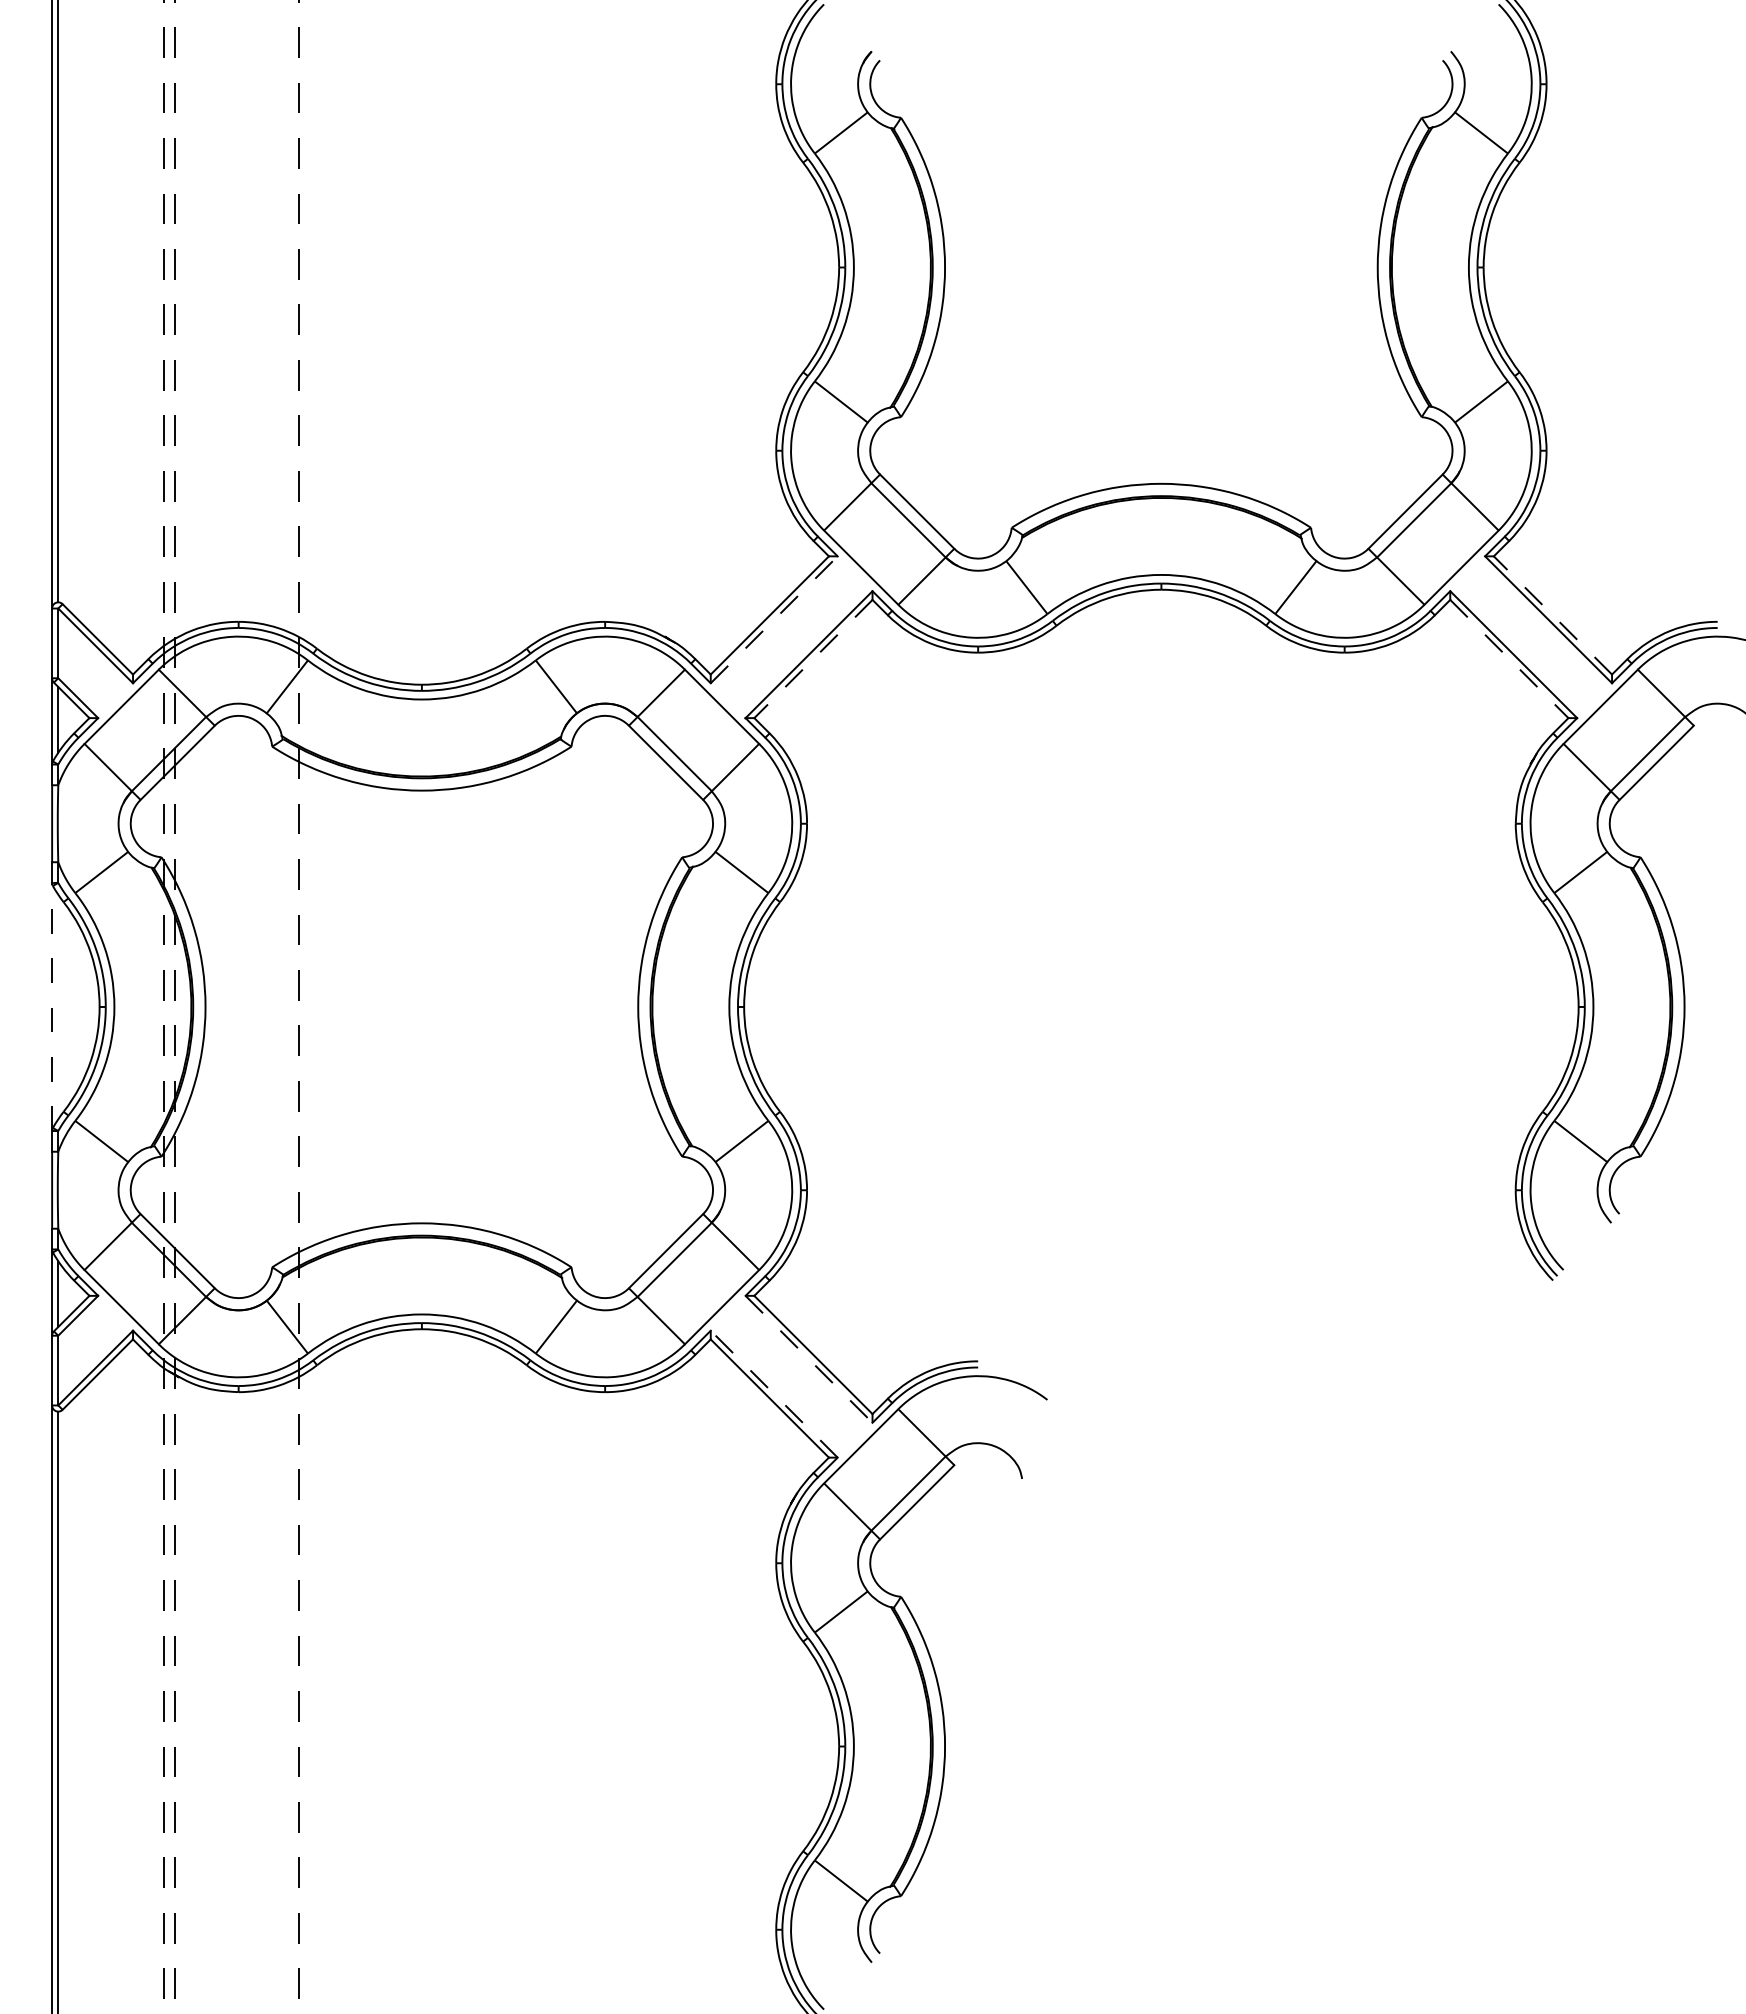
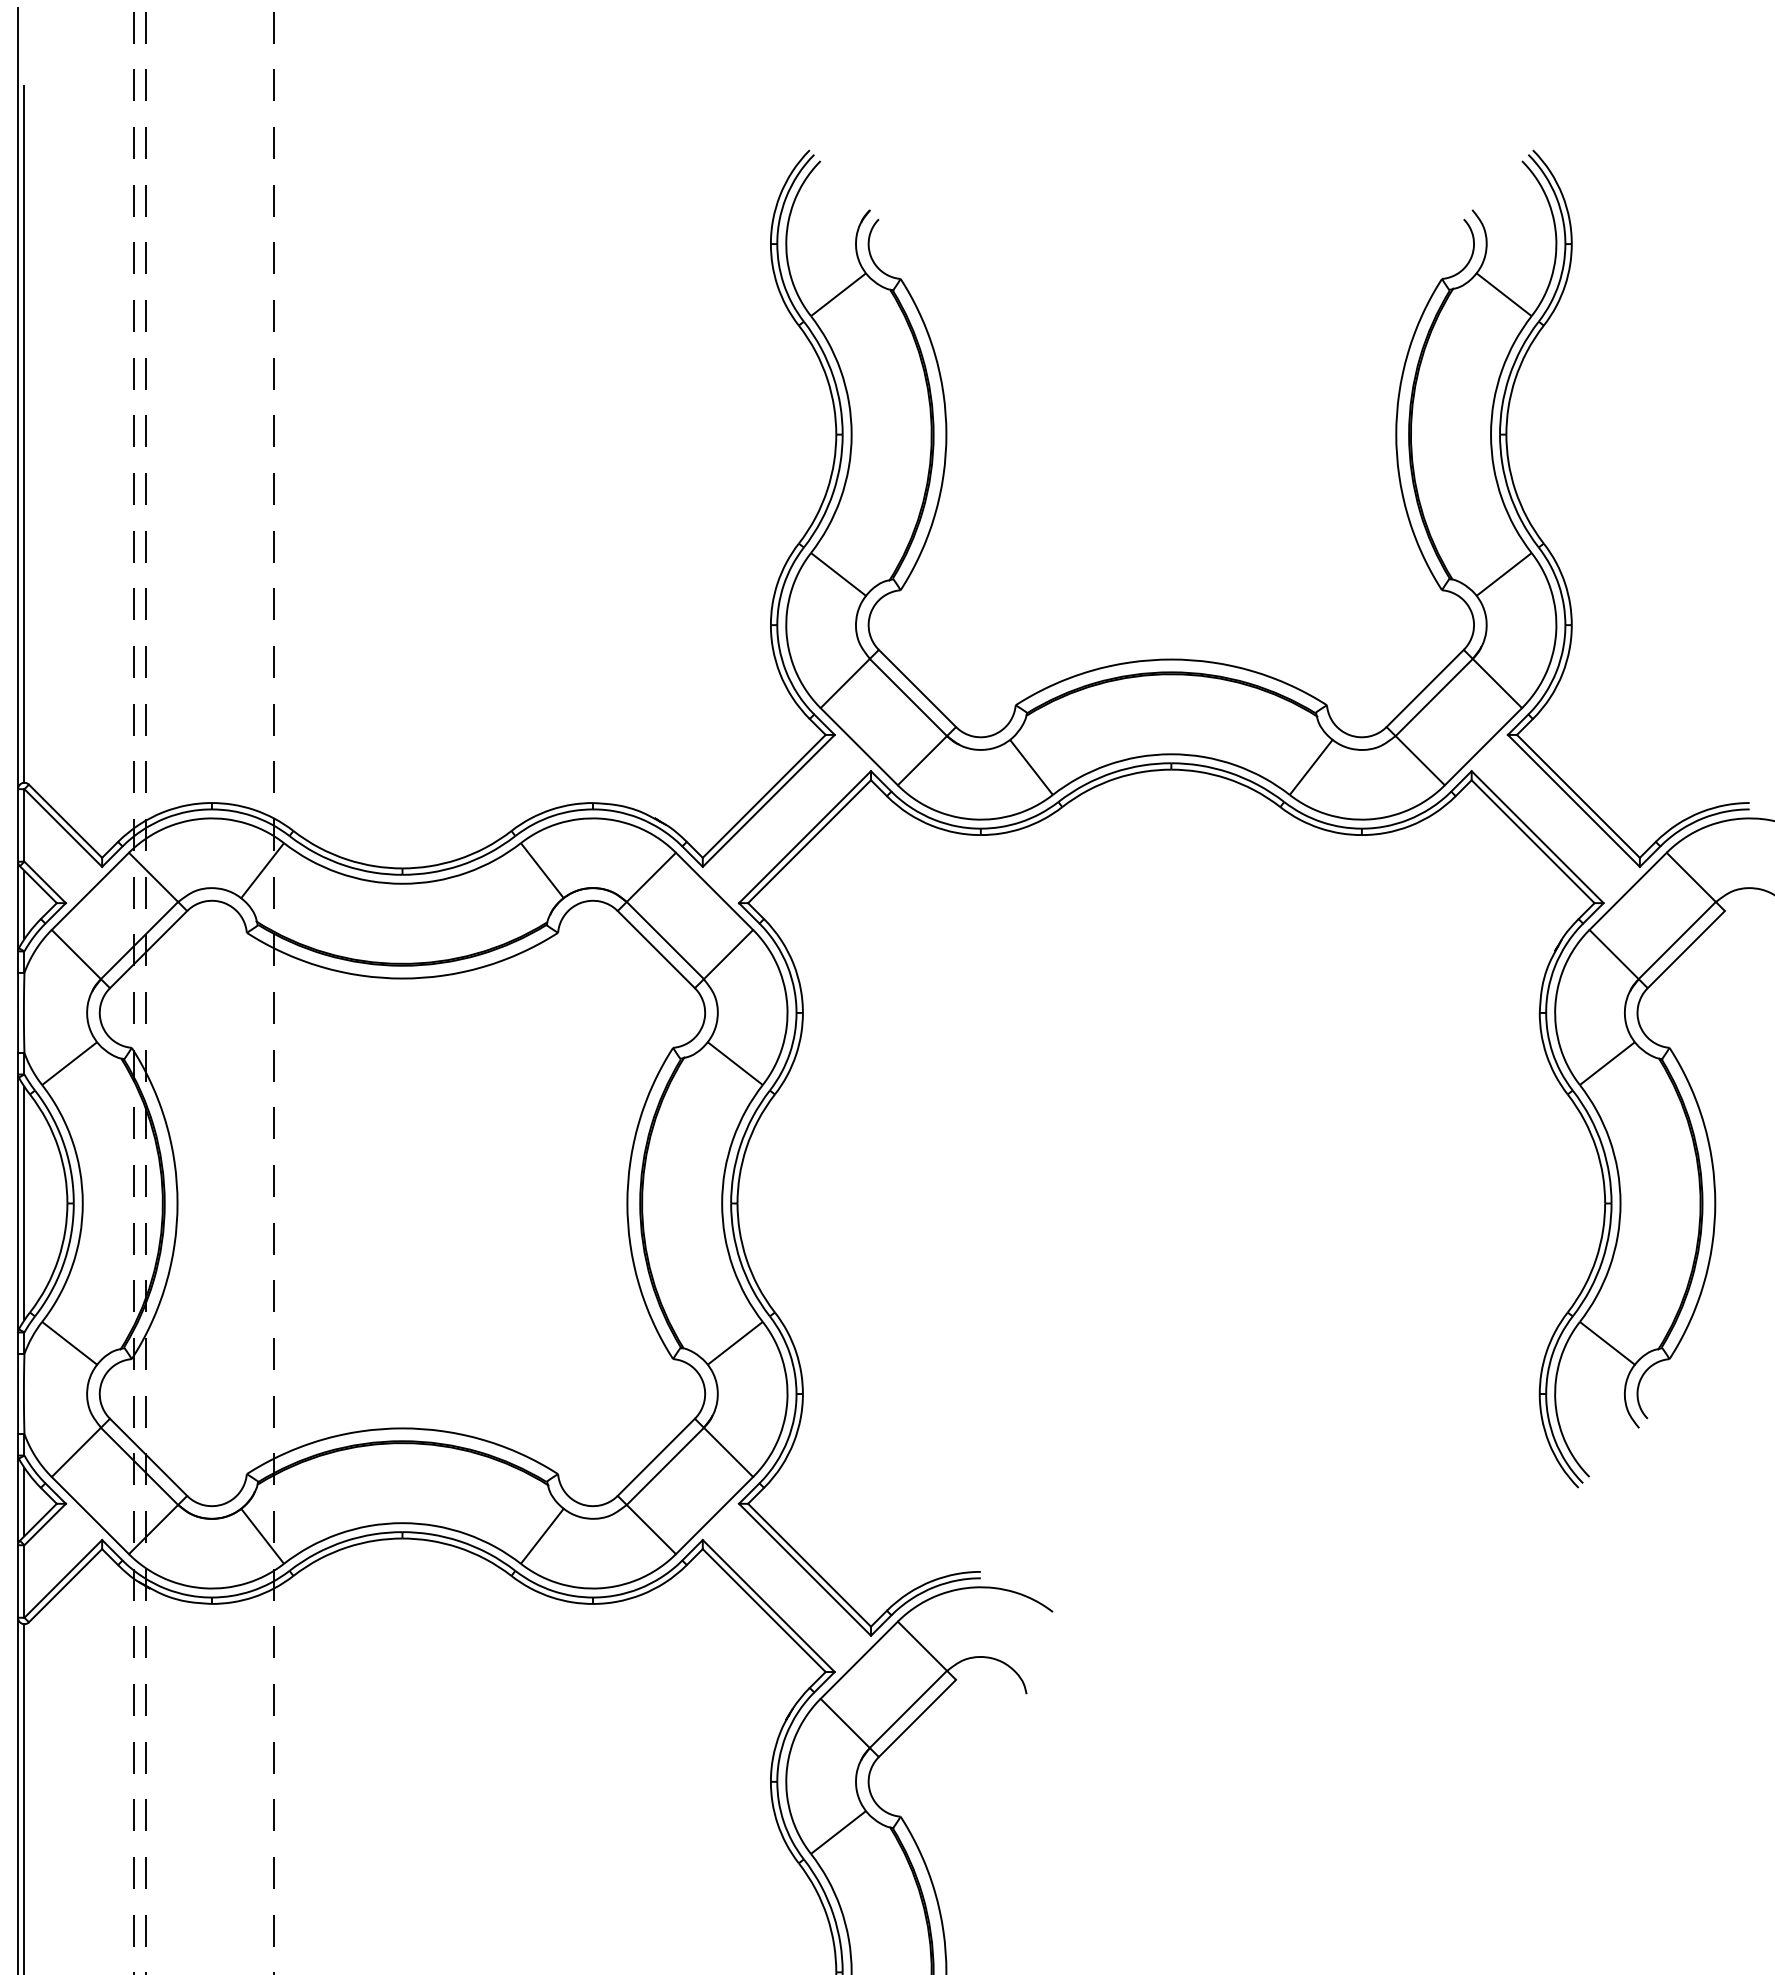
line: (1552, 615) -> (1577, 796), dashed -> solid
line: (774, 619) -> (769, 800), dashed -> solid
line: (813, 659) -> (809, 842), dashed -> solid
line: (1509, 659) -> (1533, 842), dashed -> solid
line: (52, 1006) -> (18, 1202), dashed -> solid
line: (58, 1006) -> (24, 1202), added
line: (809, 1359) -> (805, 1569), dashed -> solid
line: (774, 1394) -> (769, 1606), dashed -> solid

